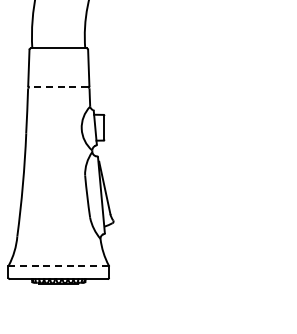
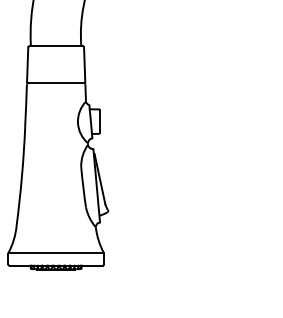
line: (58, 87) -> (55, 83), dashed -> solid
line: (58, 265) -> (55, 252), dashed -> solid

